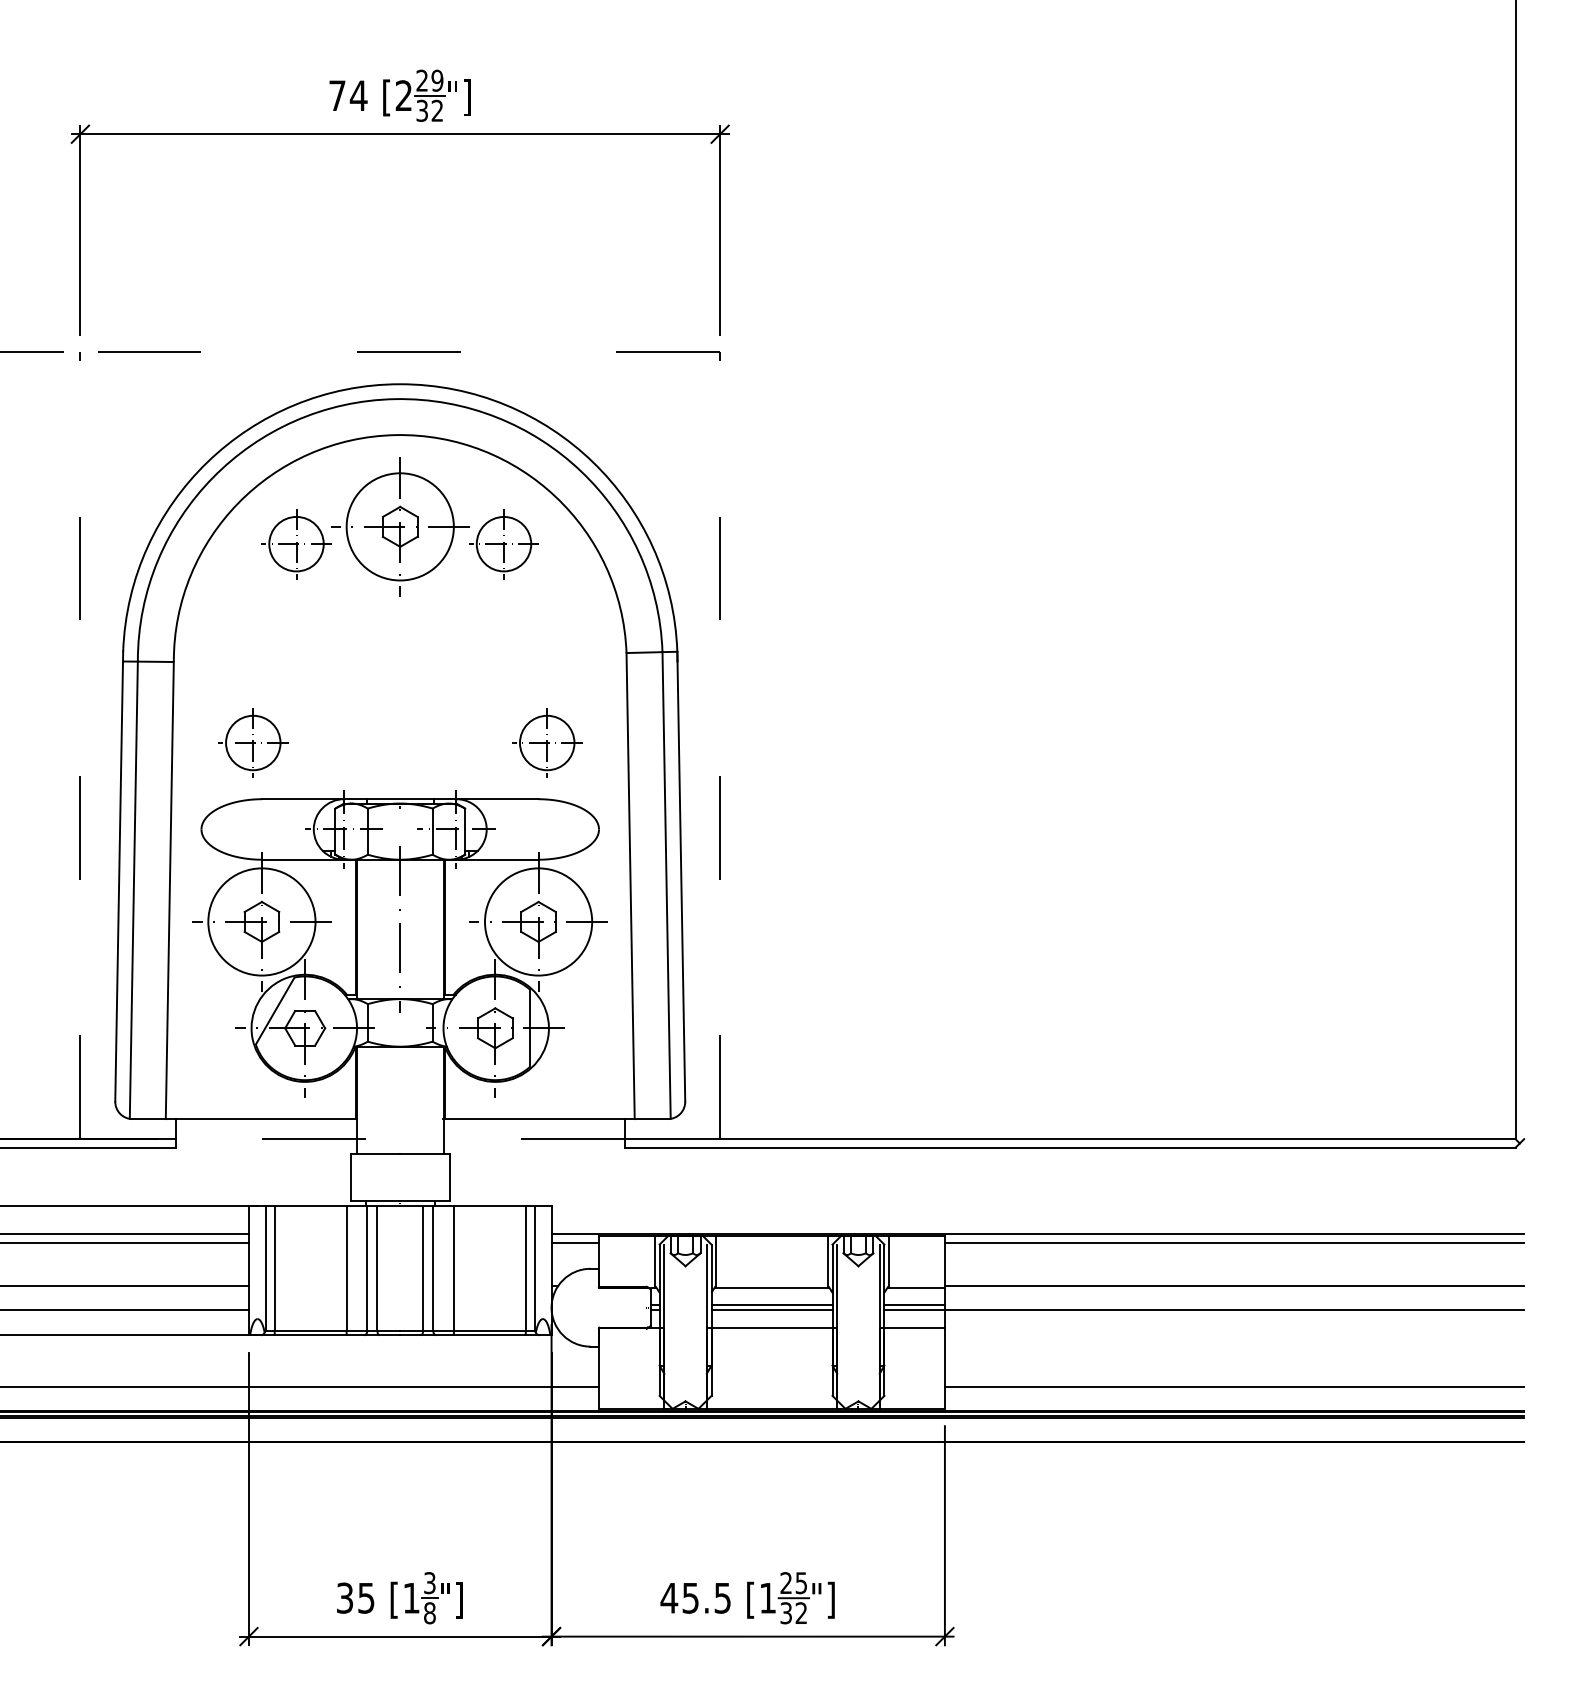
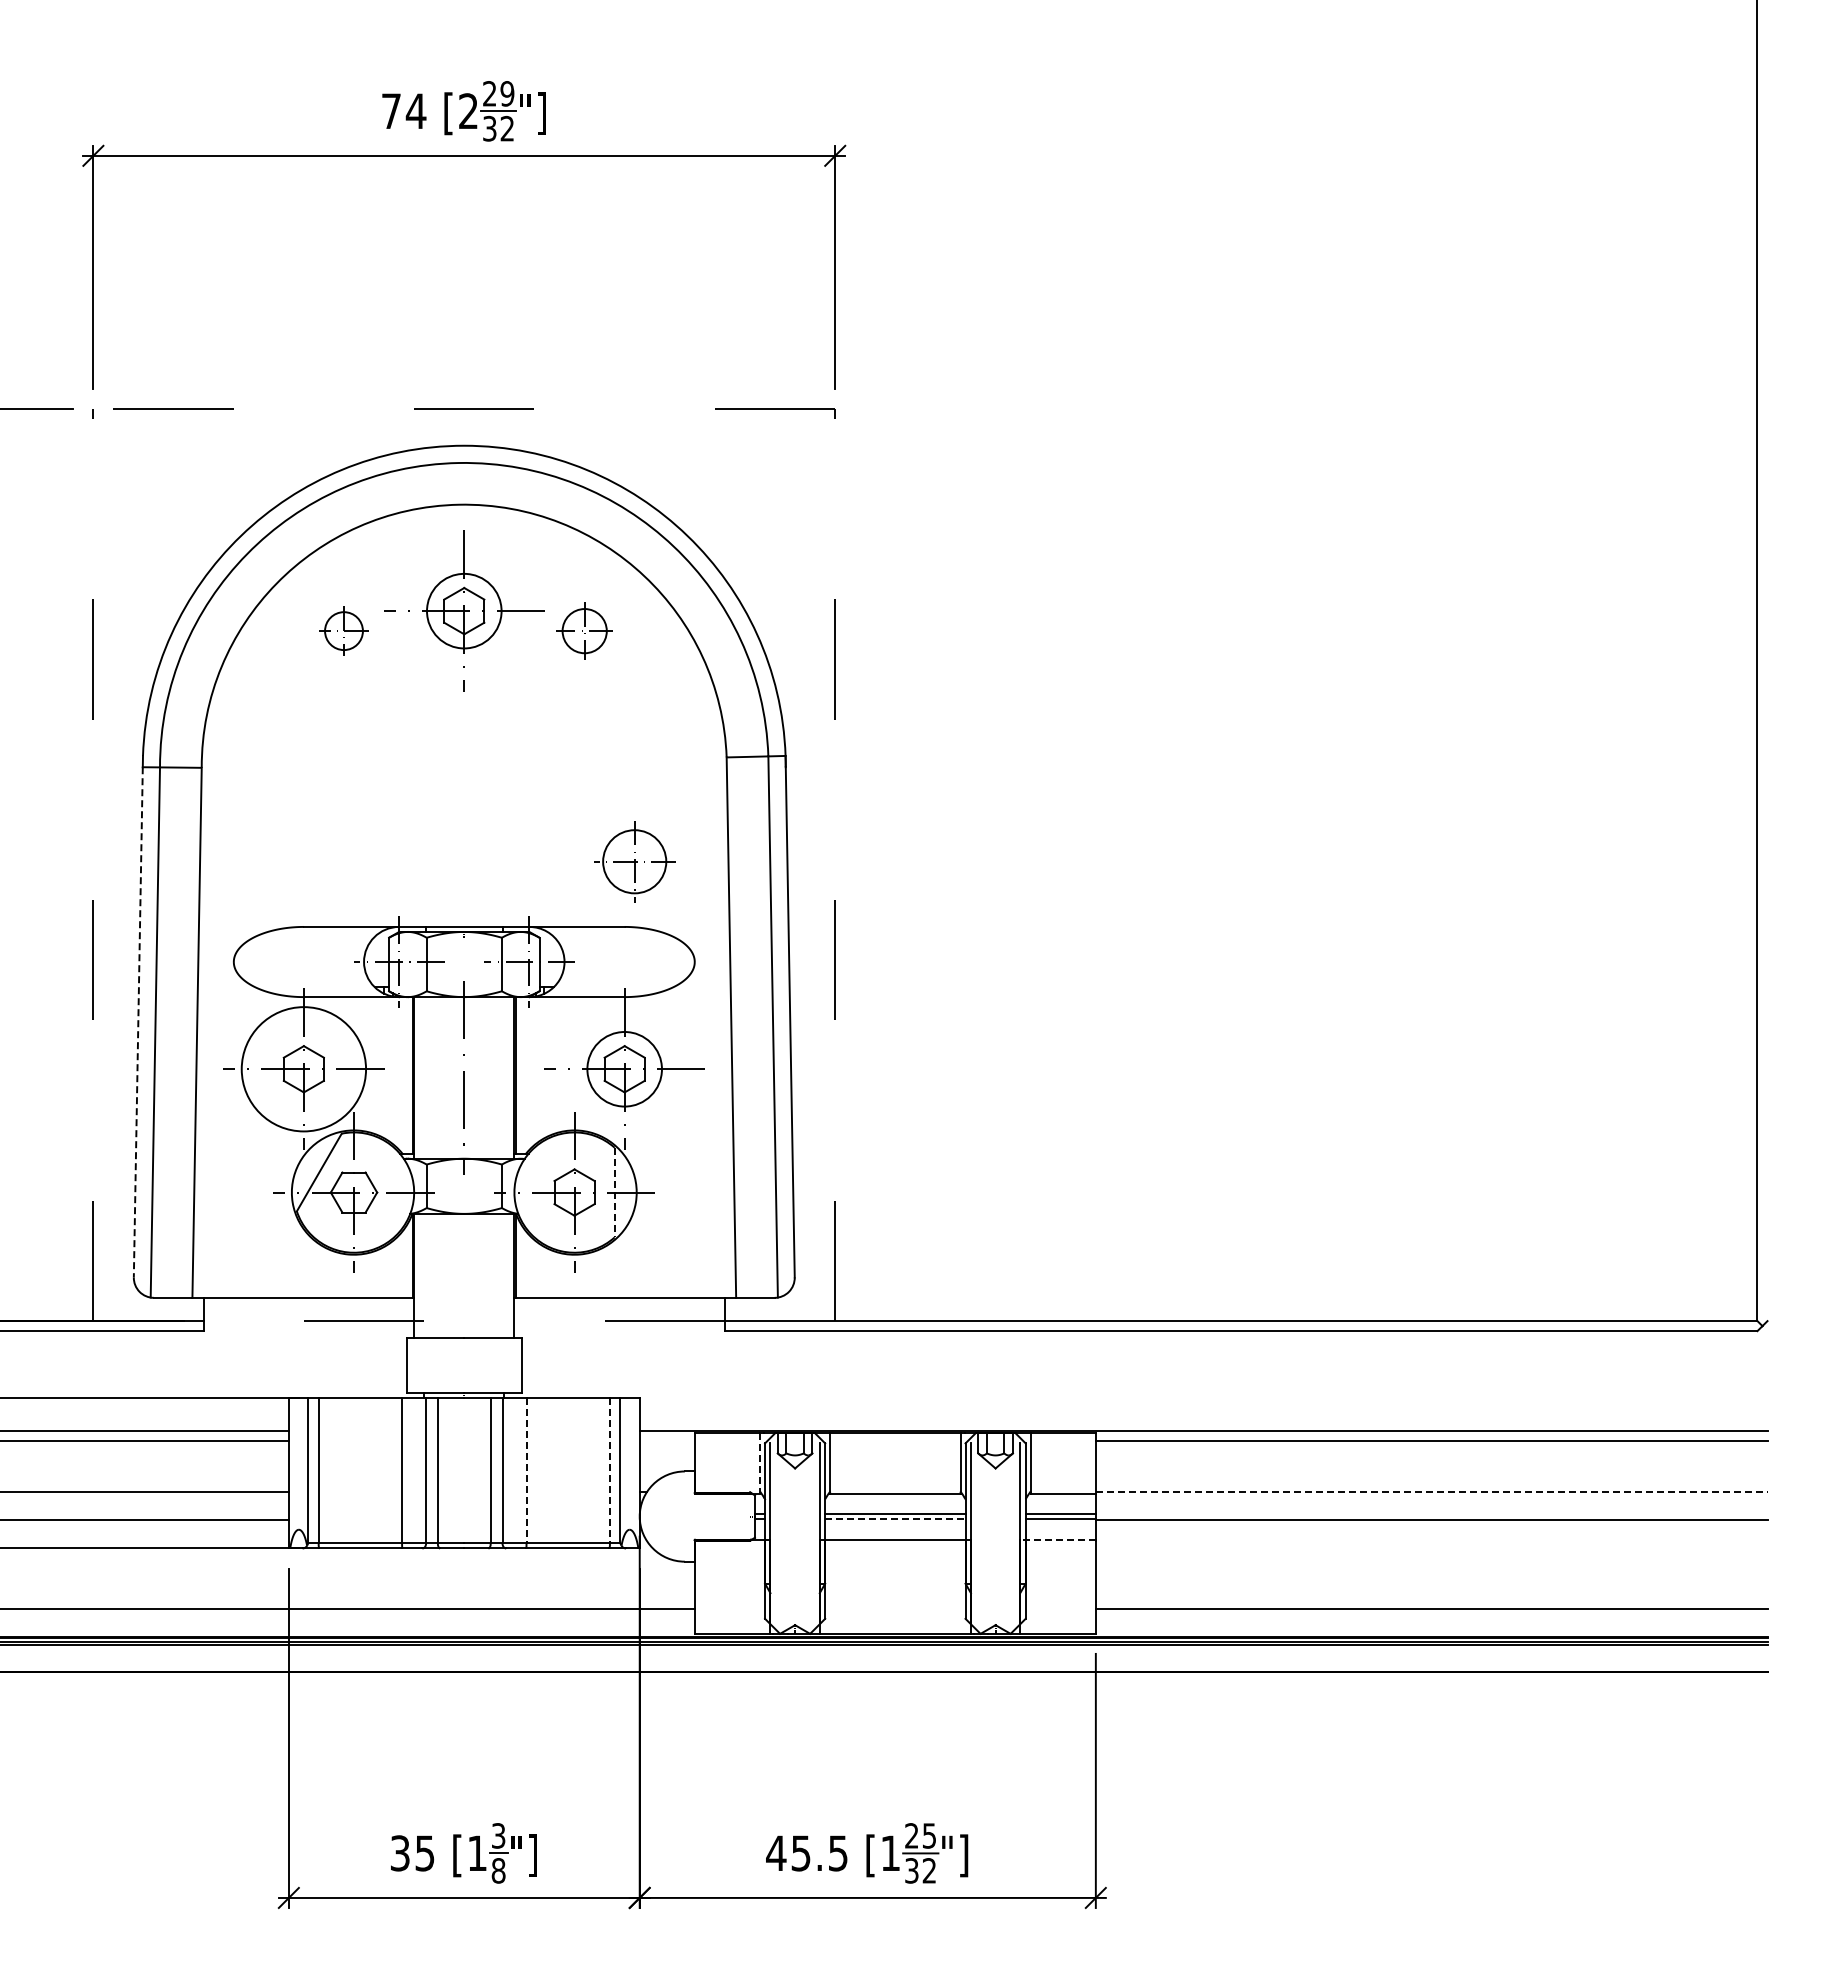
circle: (400, 527) -> (464, 611), size x0.6
part: (296, 543) -> (343, 630), size x0.6
part: (503, 543) -> (584, 630), size x0.7
part: (252, 742) -> (293, 861), removed
line: (119, 881) -> (138, 1022), solid -> dashed
circle: (538, 922) -> (624, 1069), size x0.6
line: (529, 1028) -> (614, 1192), solid -> dashed
line: (574, 1242) -> (666, 1441), removed
line: (655, 1261) -> (760, 1463), solid -> dashed
line: (453, 1267) -> (526, 1470), solid -> dashed
line: (525, 1267) -> (609, 1470), solid -> dashed
line: (1234, 1286) -> (1431, 1491), solid -> dashed
line: (772, 1310) -> (895, 1519), solid -> dashed
line: (912, 1327) -> (1058, 1539), solid -> dashed

